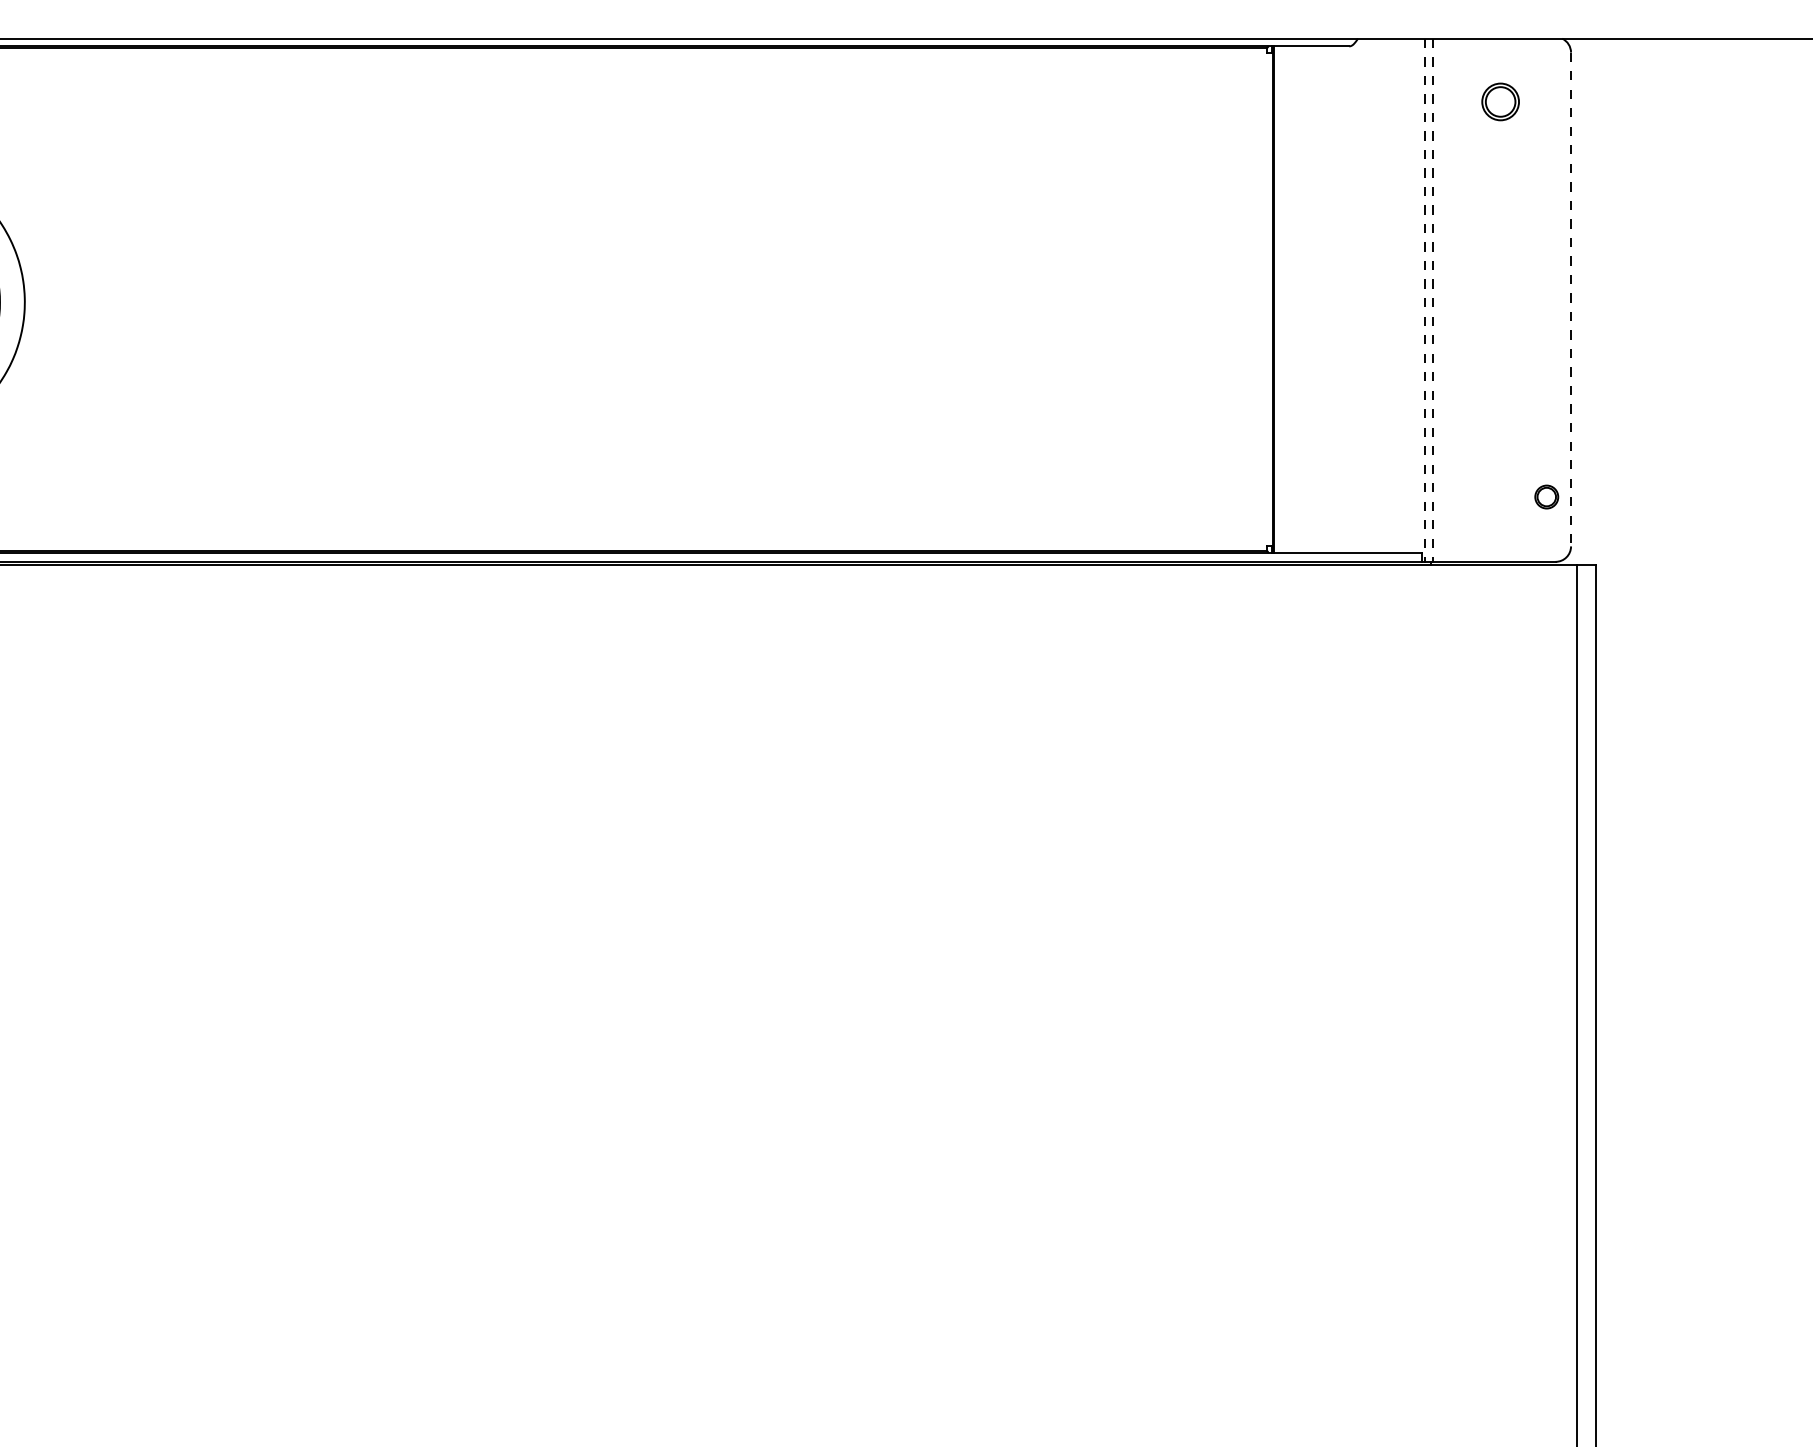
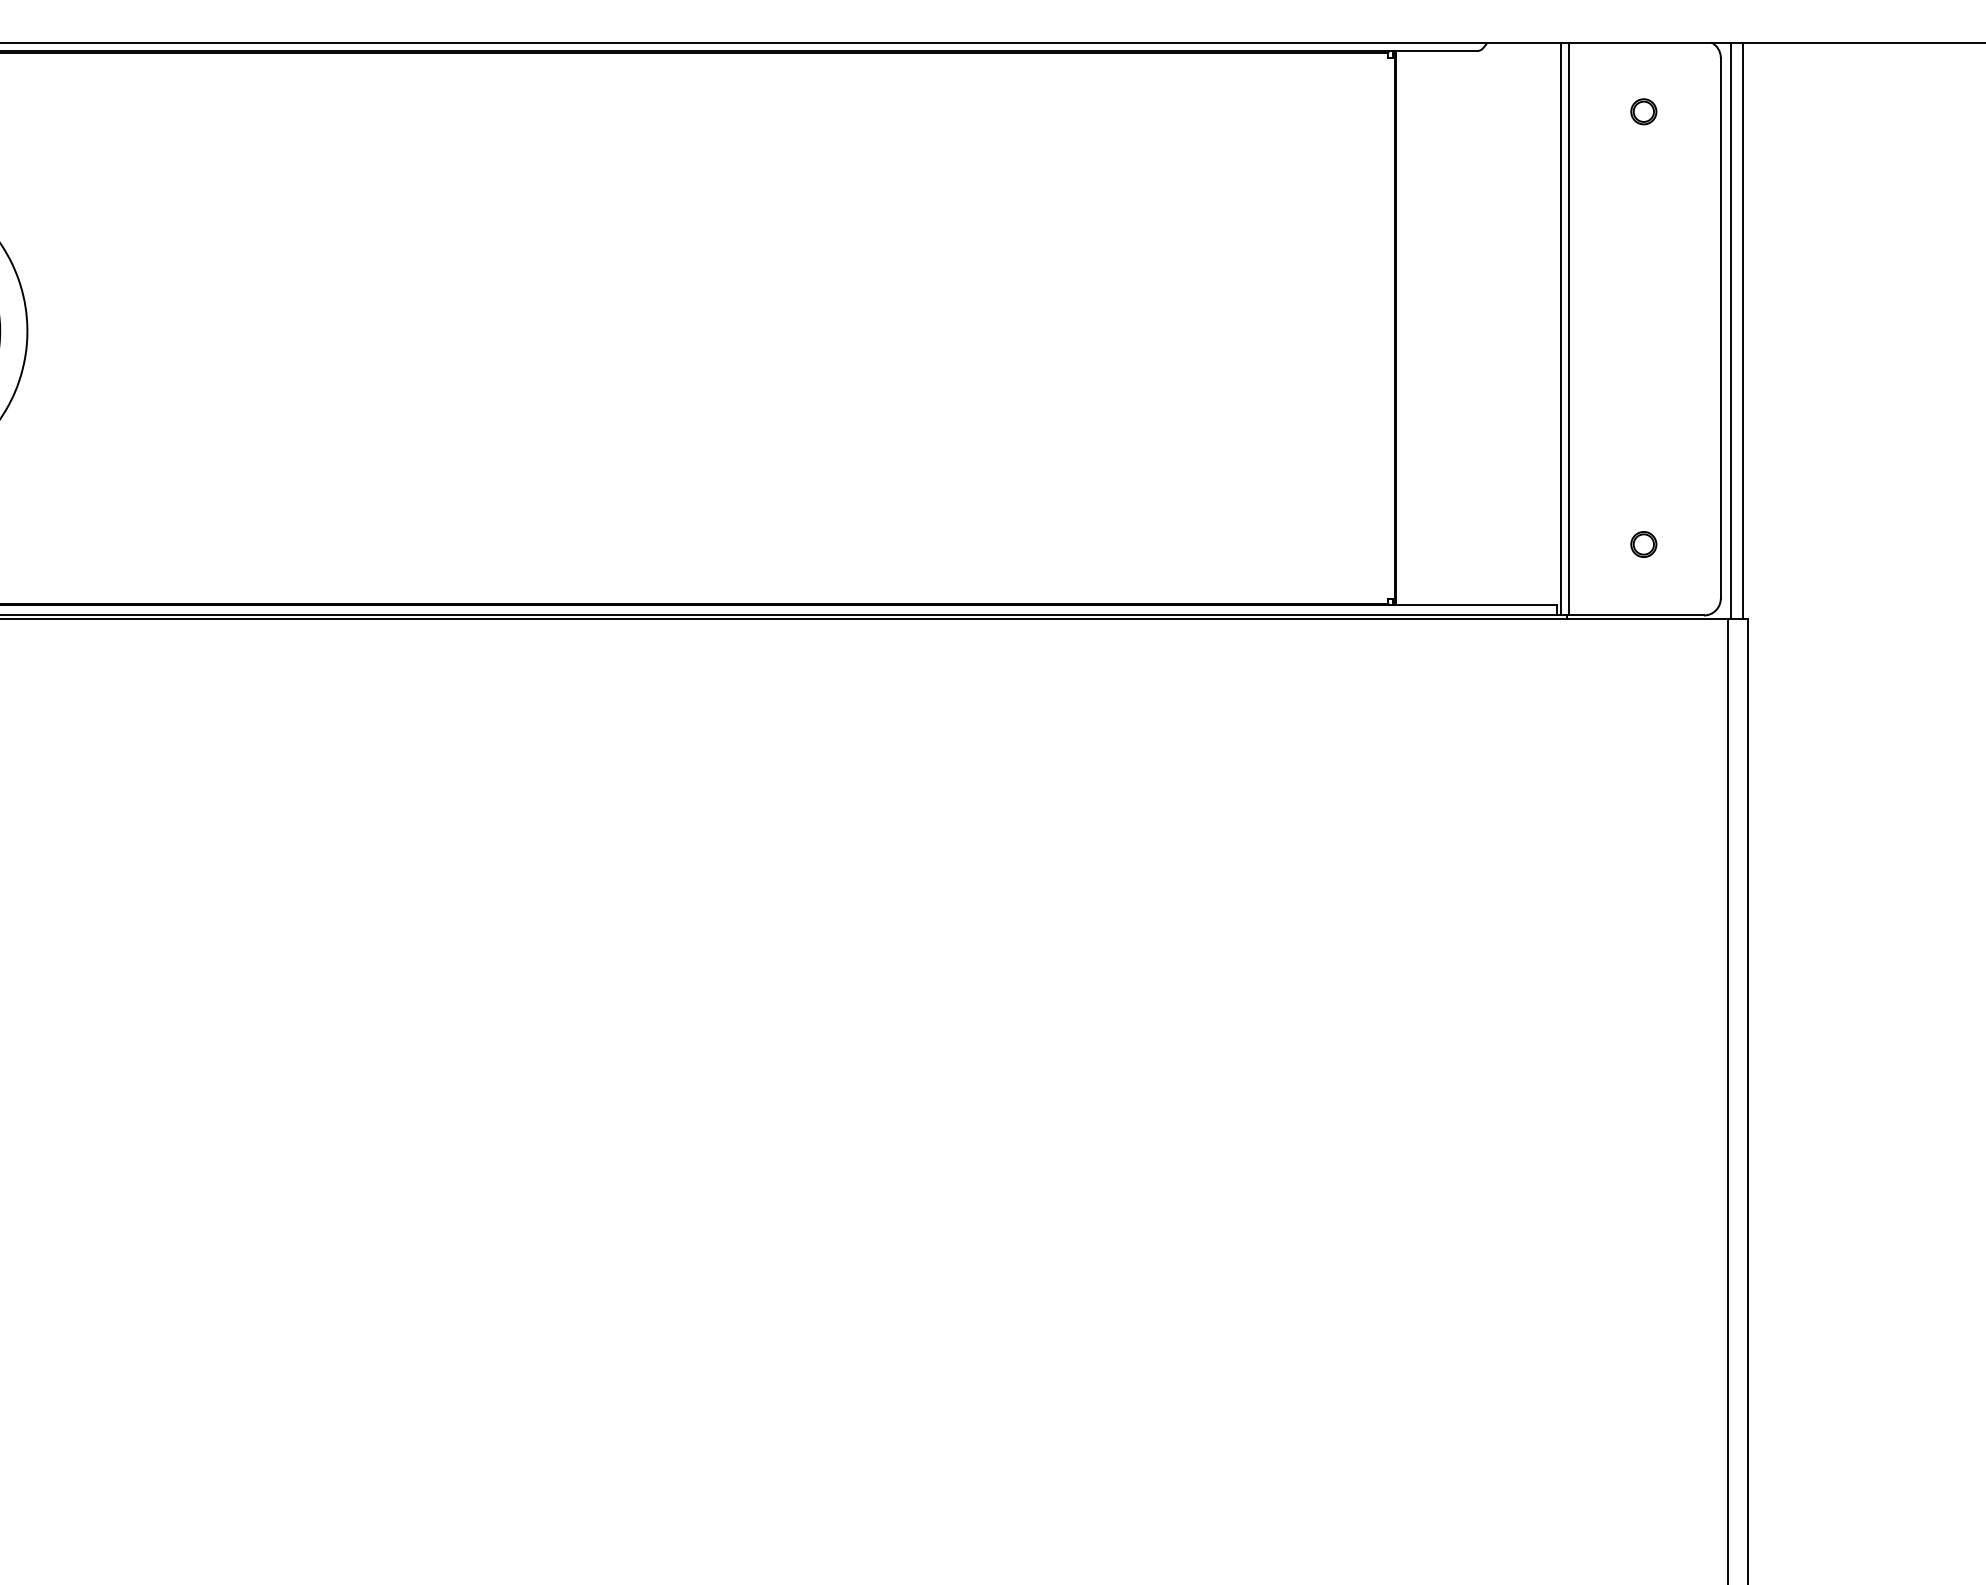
part: (1500, 101) -> (1643, 111), size x0.62
line: (1570, 299) -> (1720, 328), dashed -> solid
line: (1425, 300) -> (1561, 329), dashed -> solid
line: (1432, 300) -> (1569, 329), dashed -> solid
line: (1580, 301) -> (1731, 330), added
line: (1591, 301) -> (1743, 330), added
part: (1546, 496) -> (1643, 543), moved

